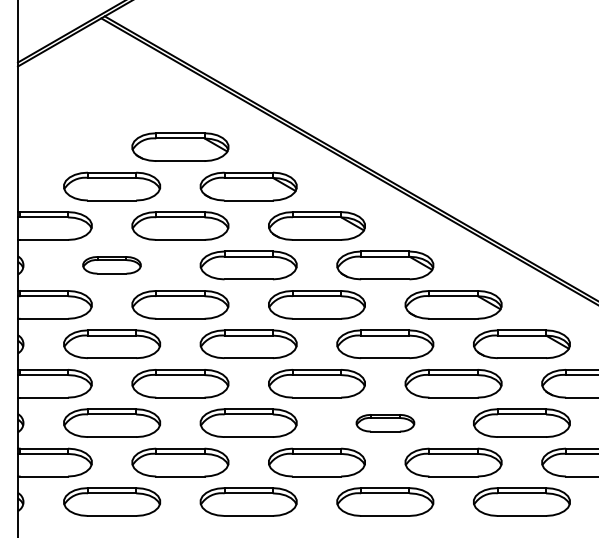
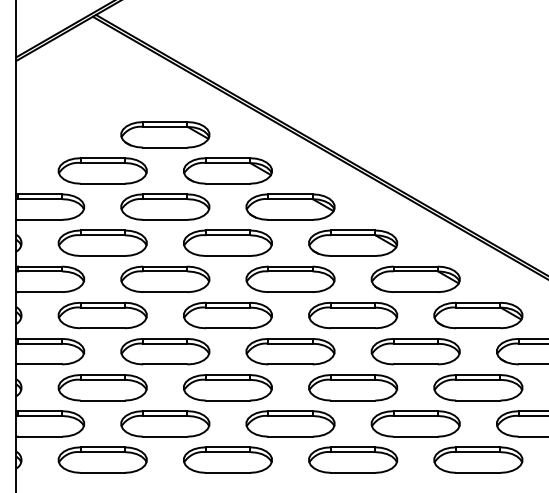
part: (111, 264) -> (102, 242), size x1.67
part: (385, 422) -> (353, 387), size x1.67

